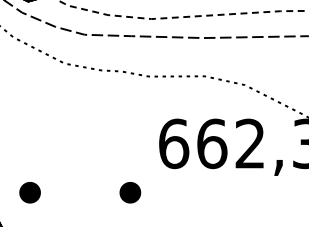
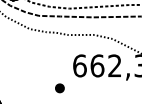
part: (29, 193) -> (13, 88), removed

